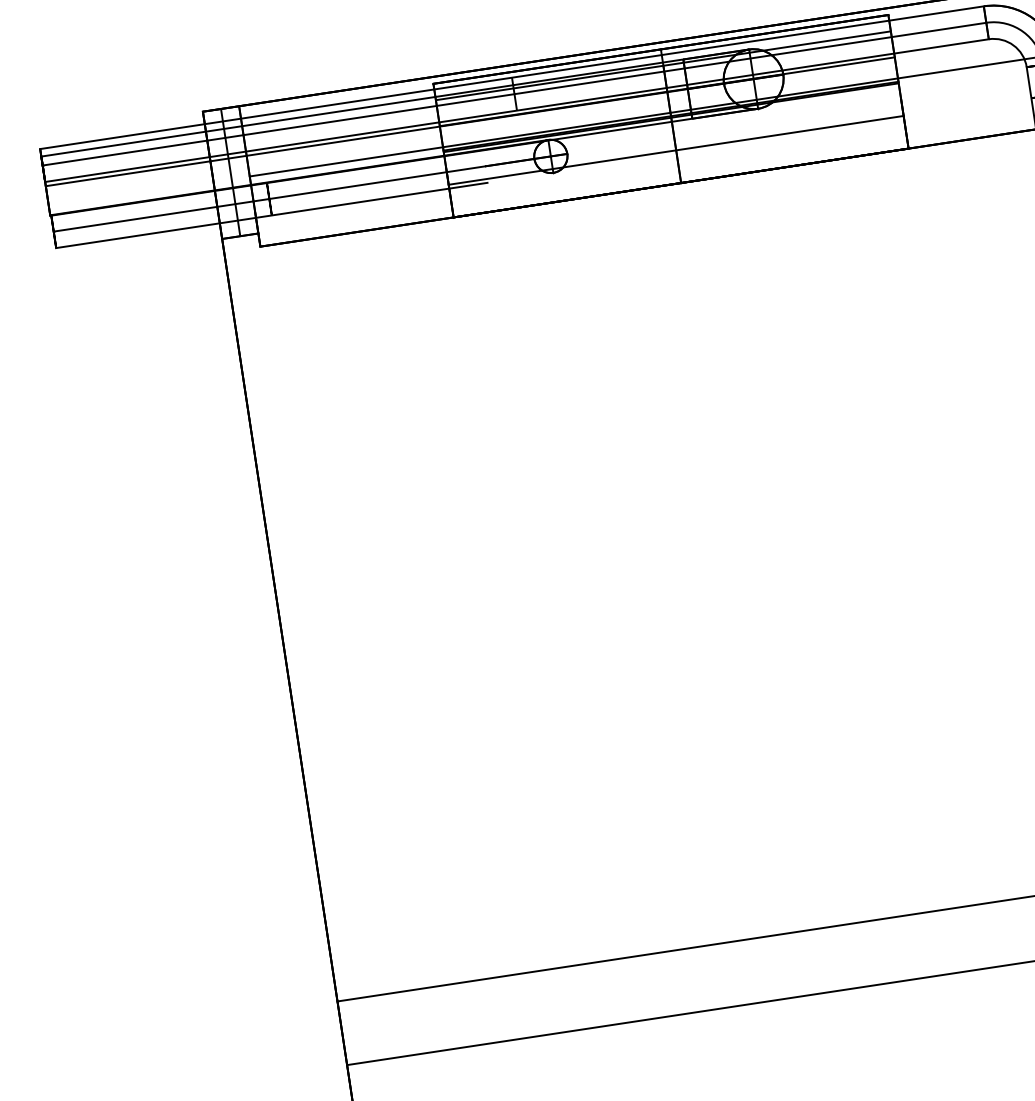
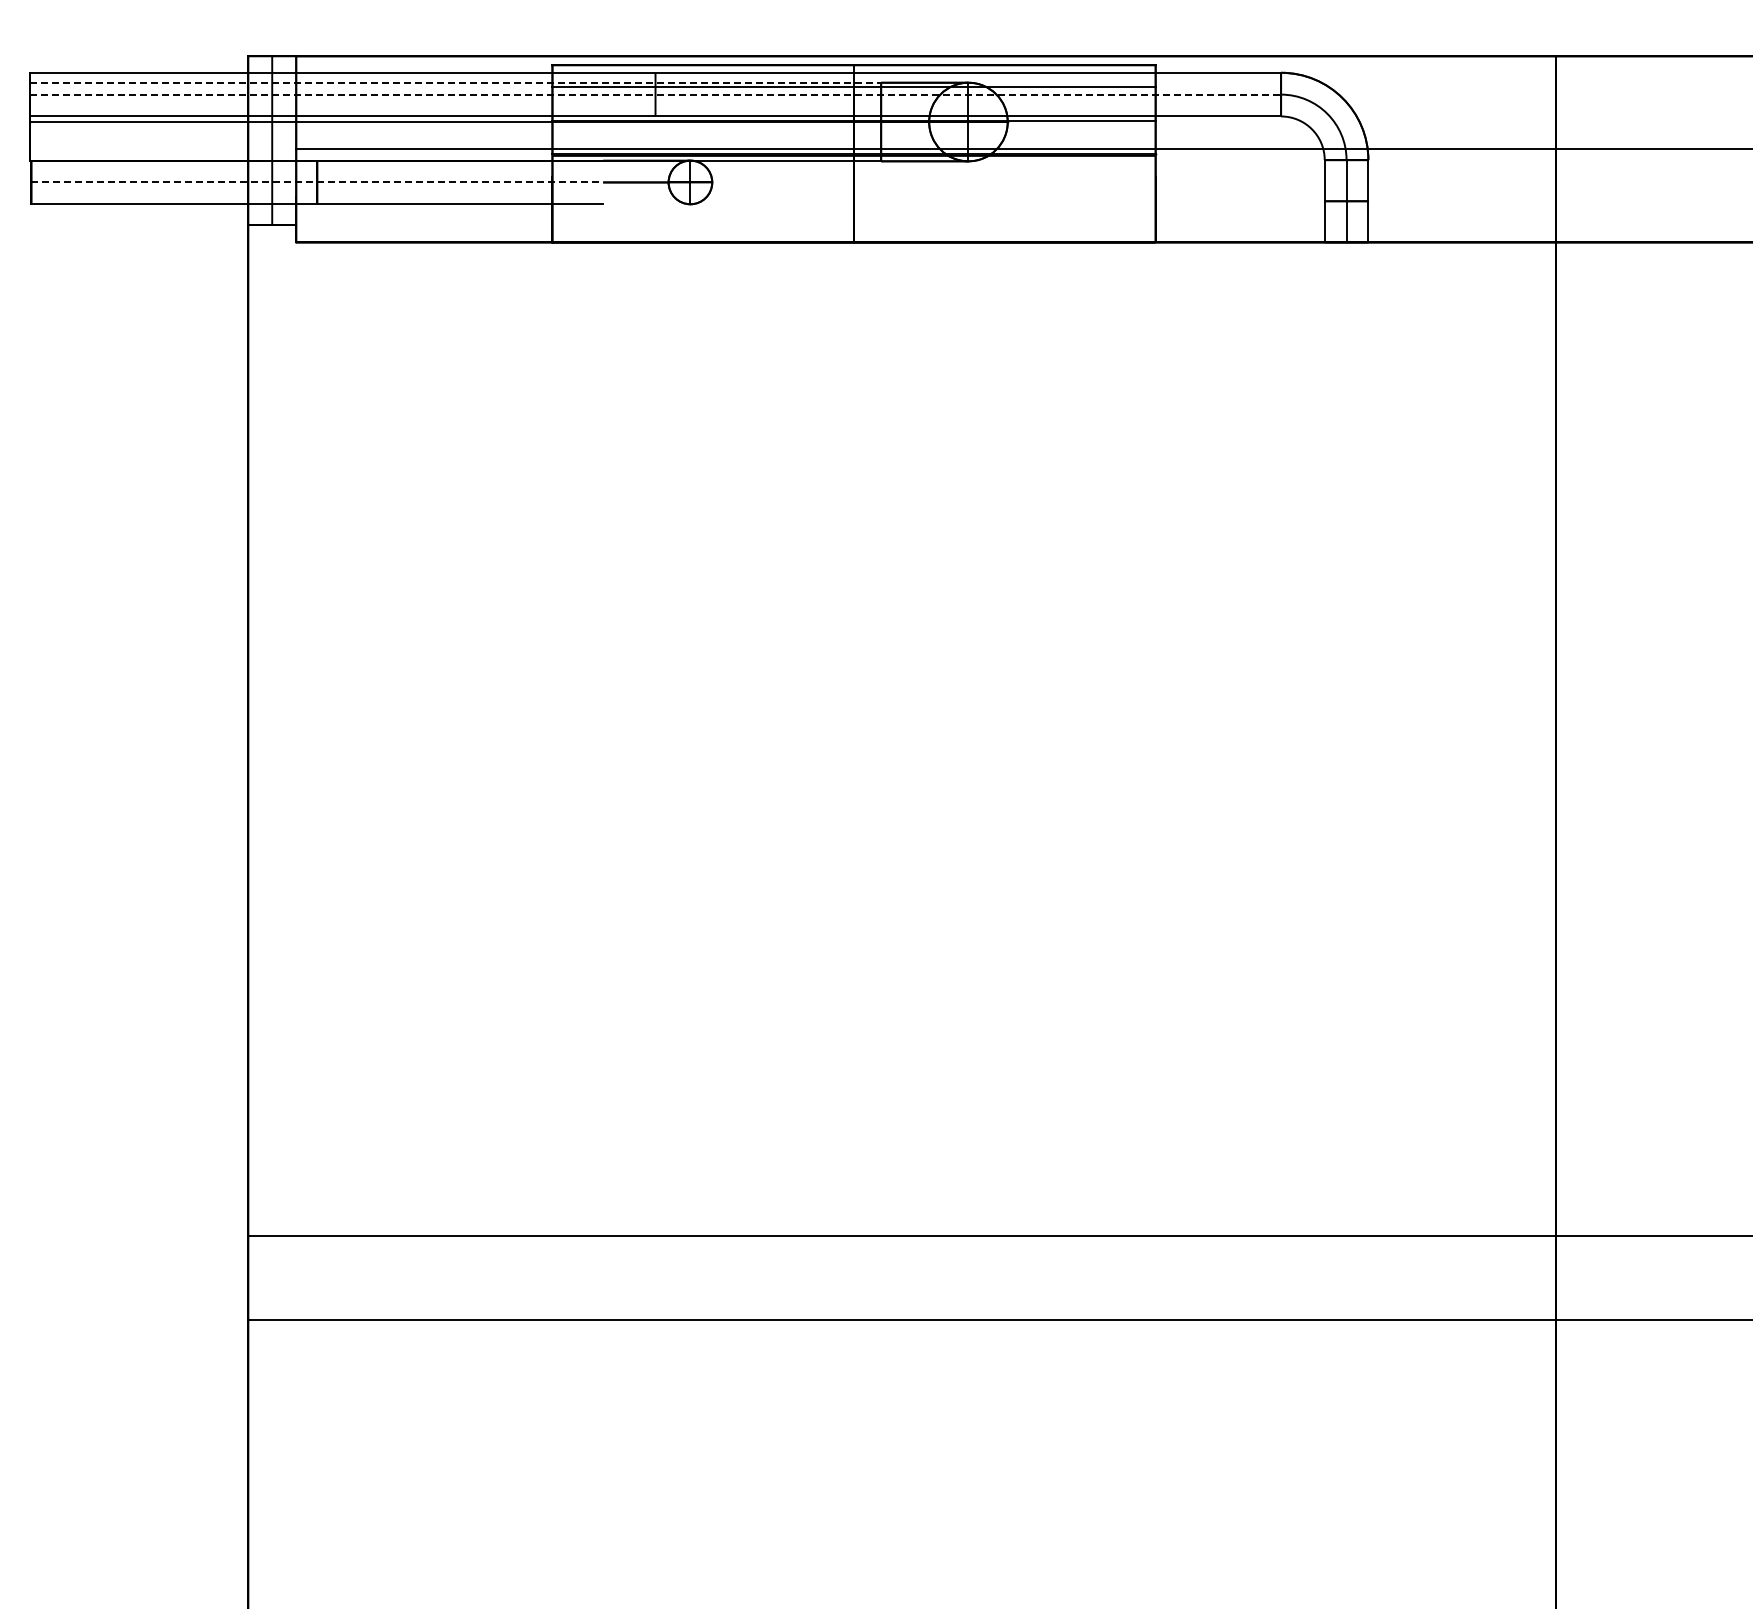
line: (514, 94) -> (655, 94), solid -> dashed
line: (362, 107) -> (455, 82), solid -> dashed
line: (675, 150) -> (853, 199), removed
line: (269, 199) -> (317, 182), solid -> dashed

